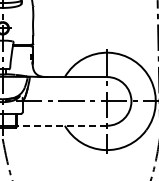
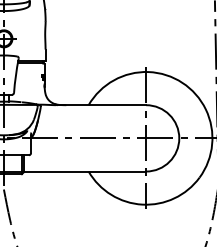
line: (62, 125) -> (85, 171), dashed -> solid

